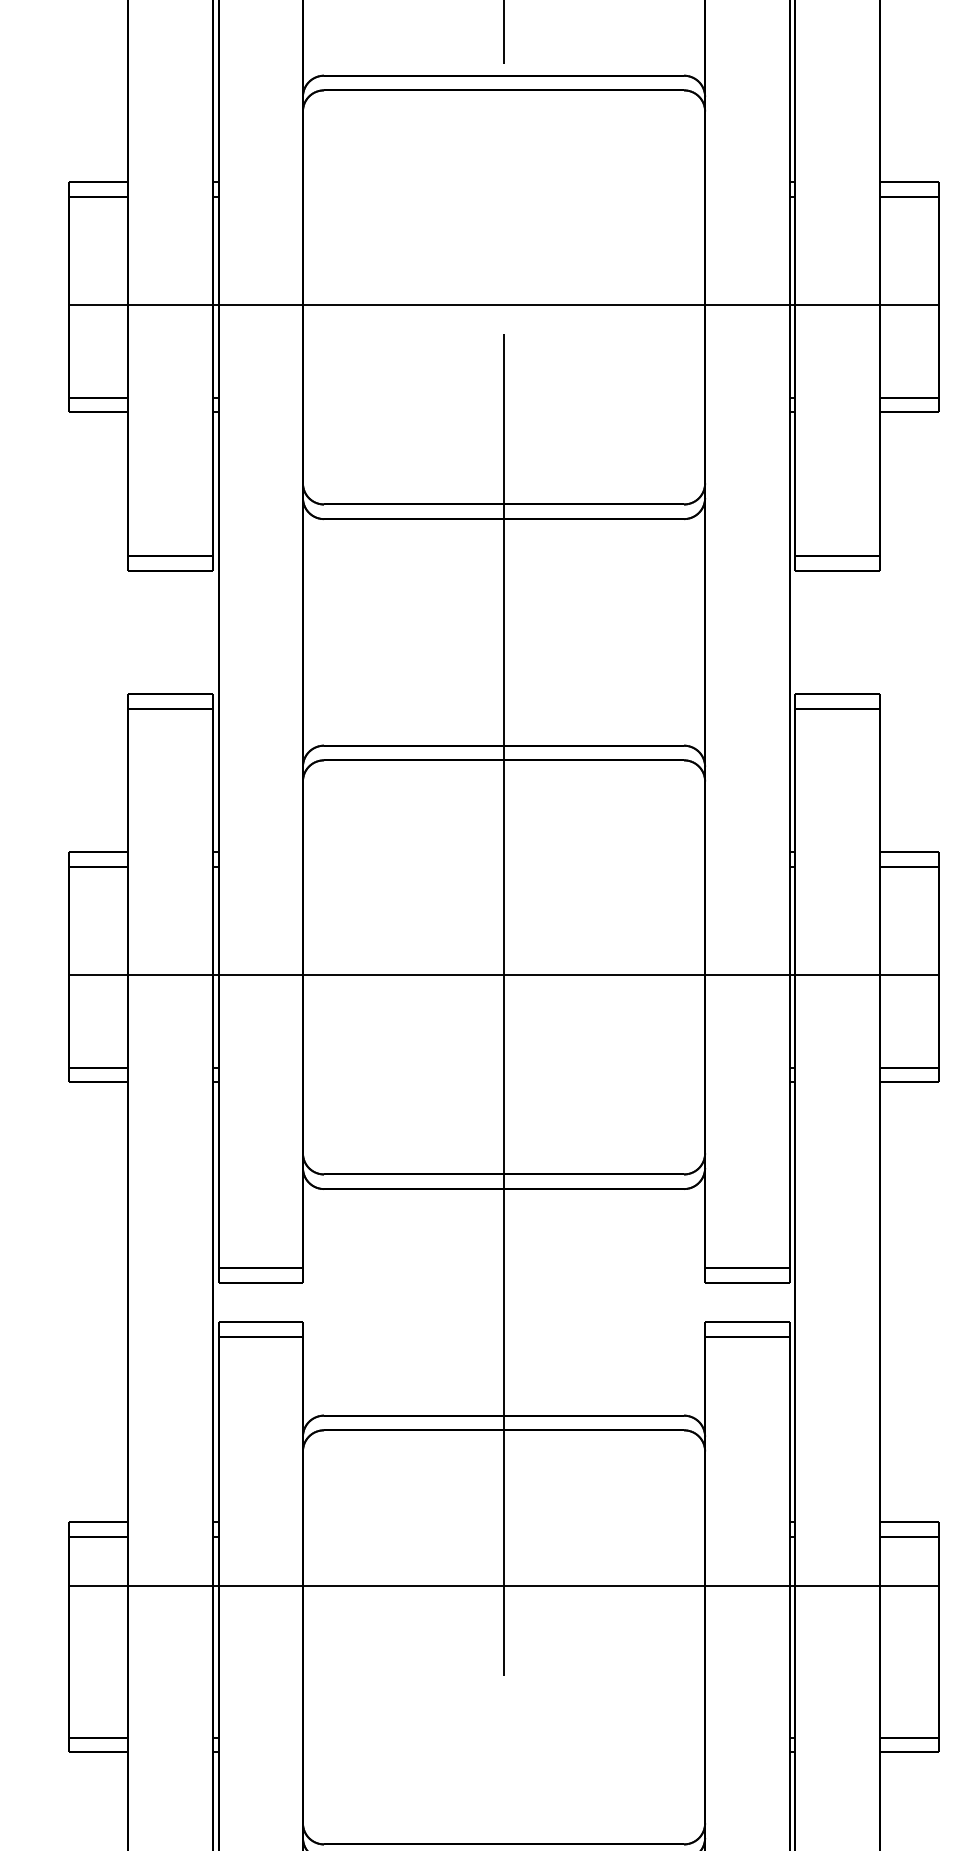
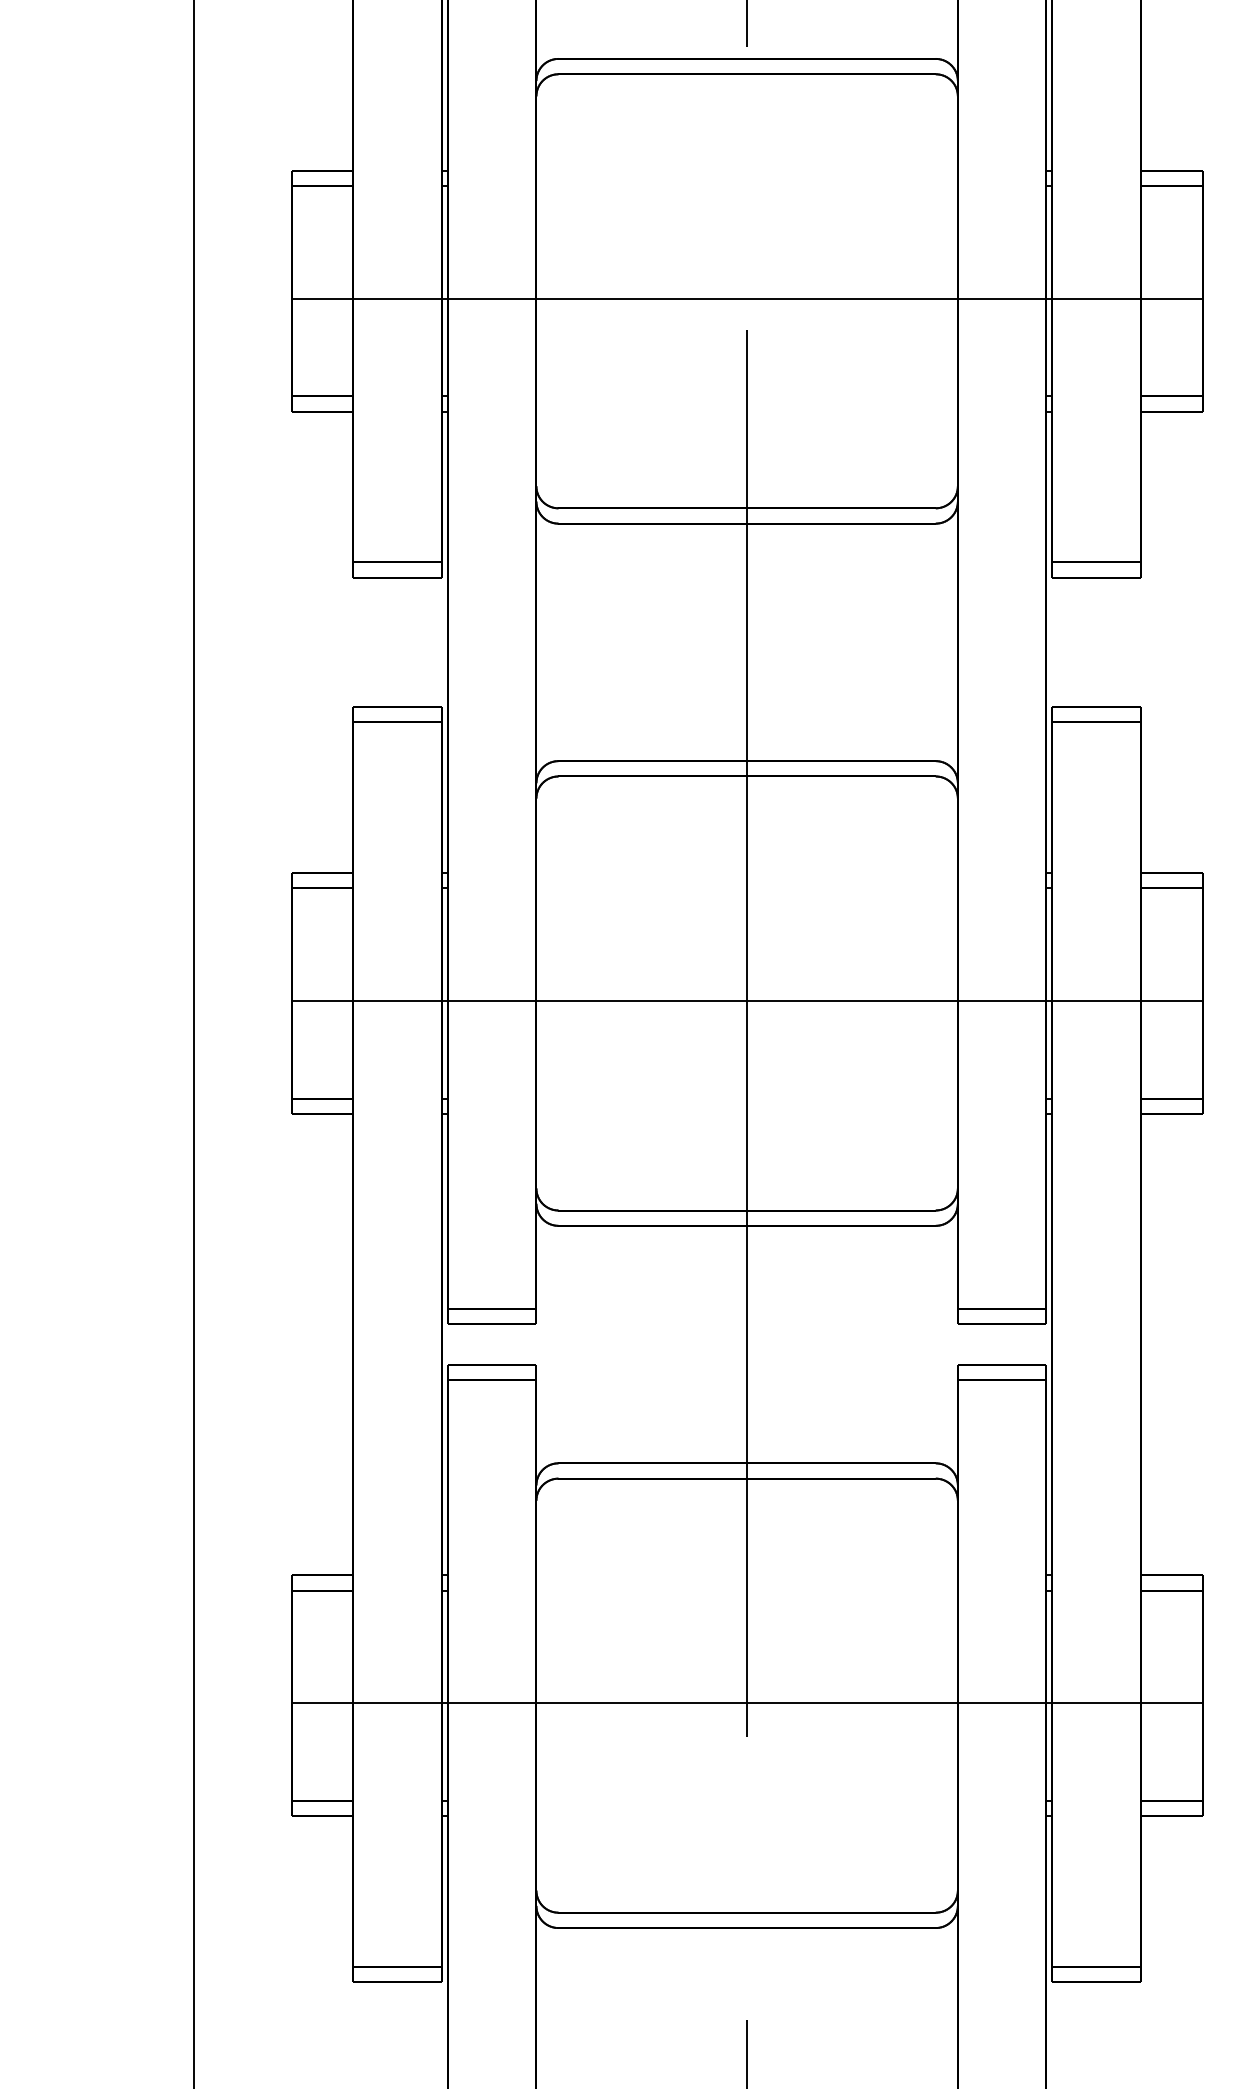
line: (503, 1585) -> (746, 1703), moved

